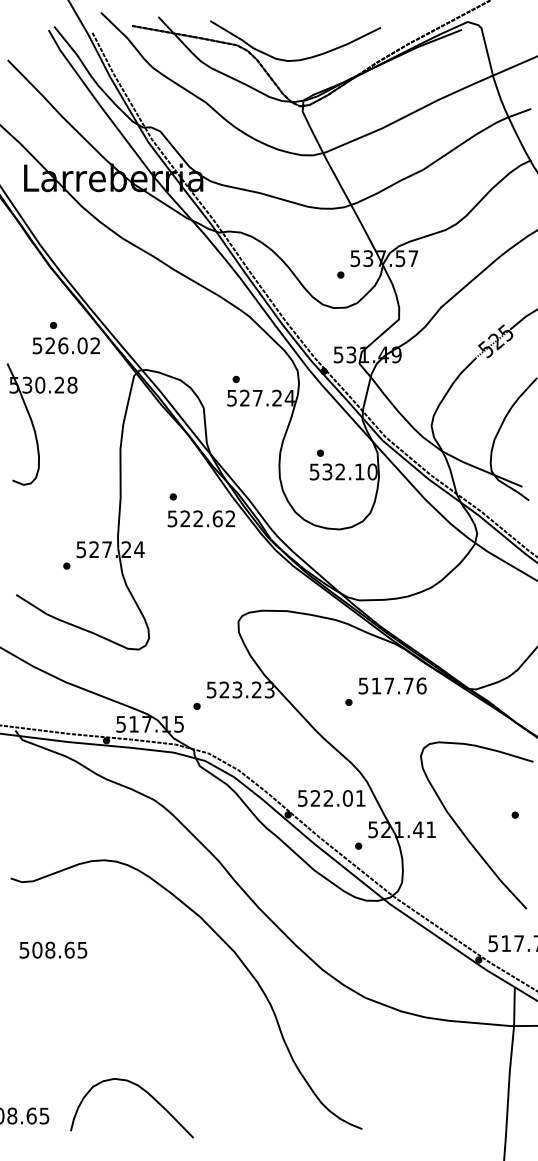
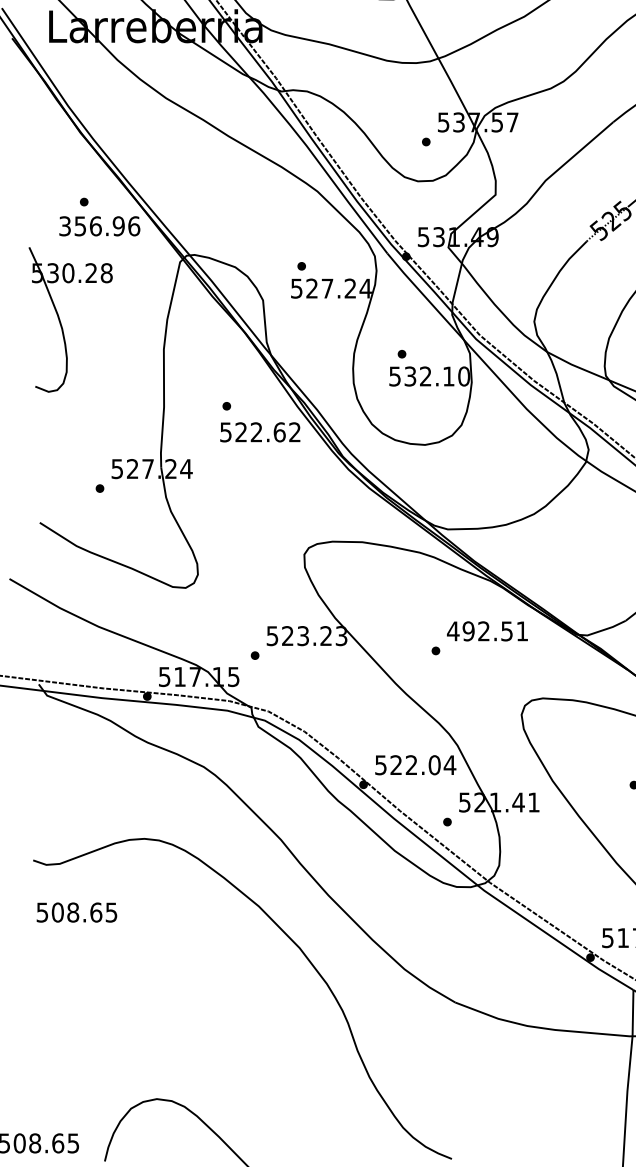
text: (66, 345) -> (99, 225), 526.02 -> 356.96
text: (392, 685) -> (487, 630), 517.76 -> 492.51
text: (360, 798) -> (449, 765), 522.01 -> 522.04
text: (53, 949) -> (77, 911), moved

